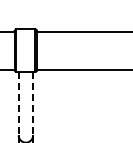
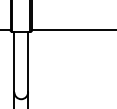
line: (18, 103) -> (14, 62), dashed -> solid
line: (33, 103) -> (28, 62), dashed -> solid

